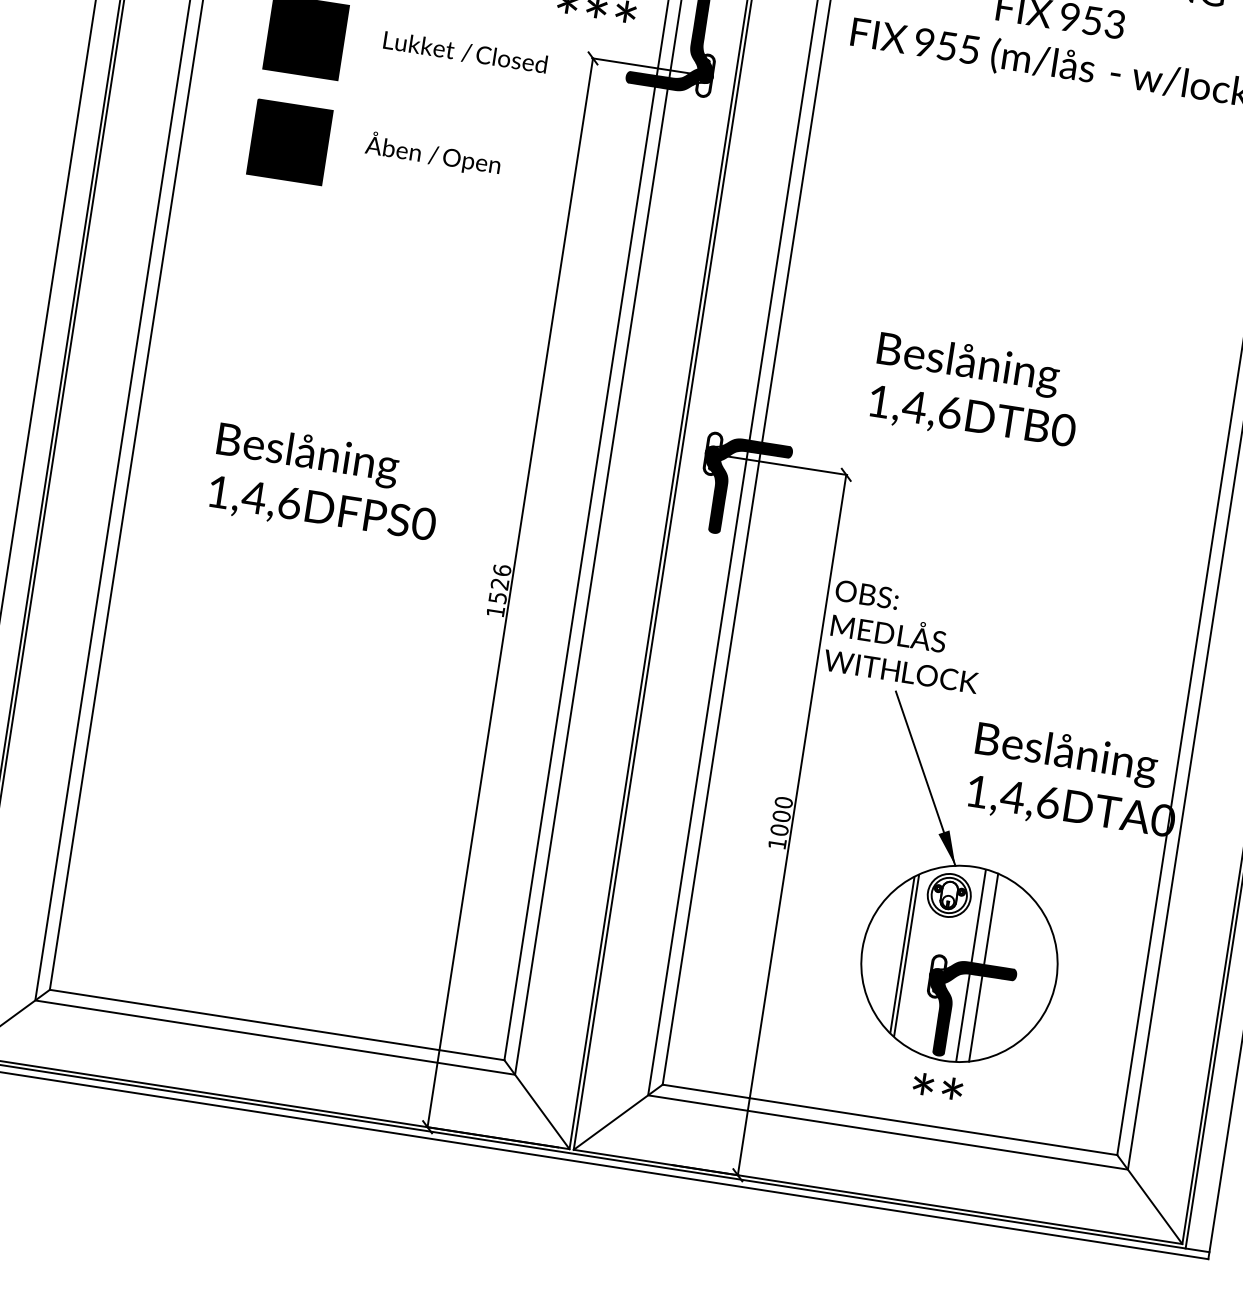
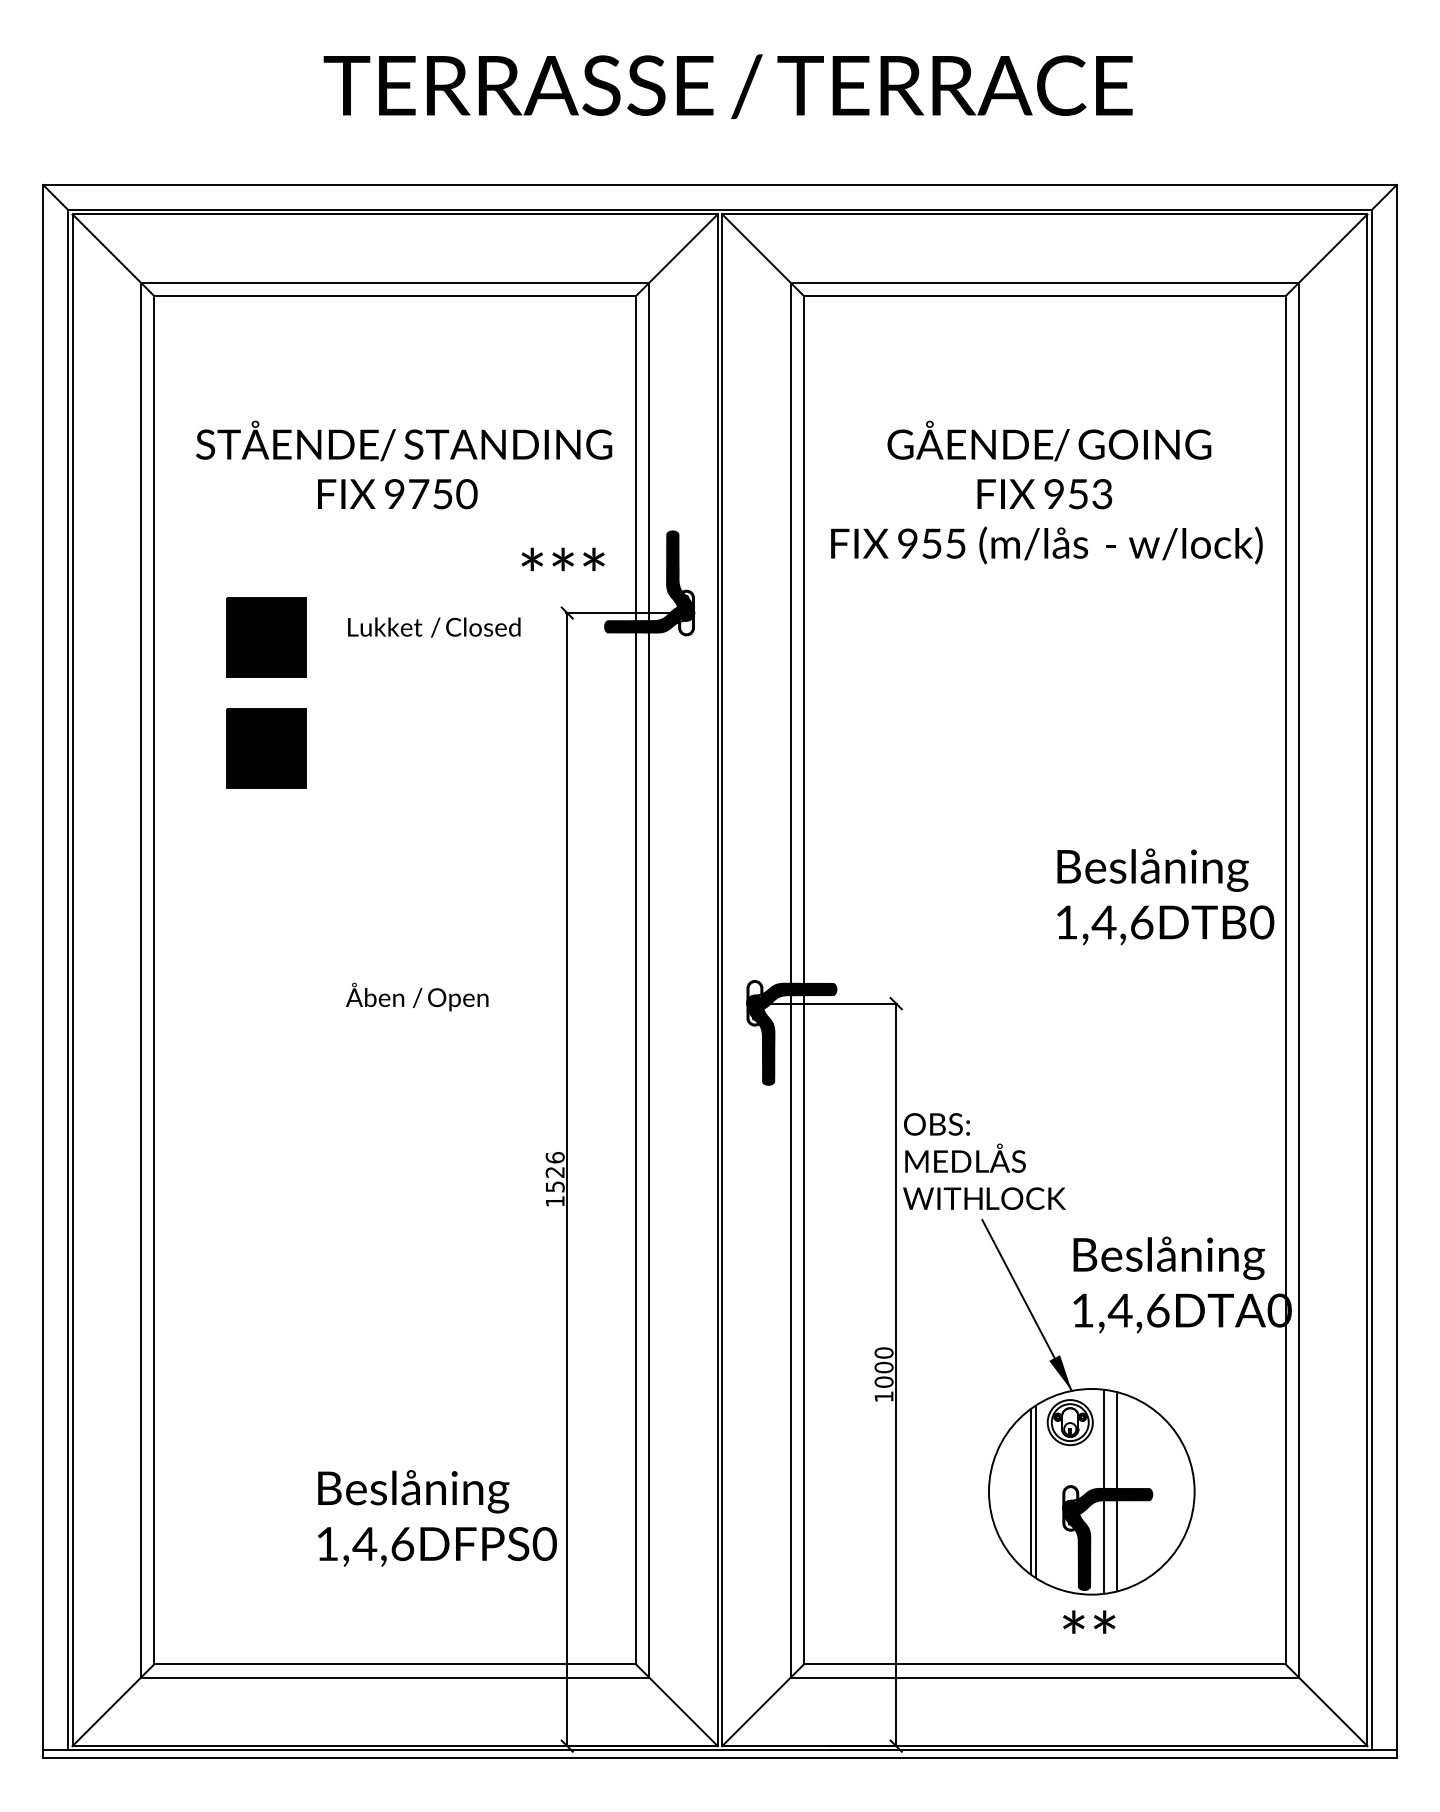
text: (433, 153) -> (417, 996), moved
text: (976, 391) -> (1165, 896), moved
text: (326, 484) -> (437, 1518), moved

